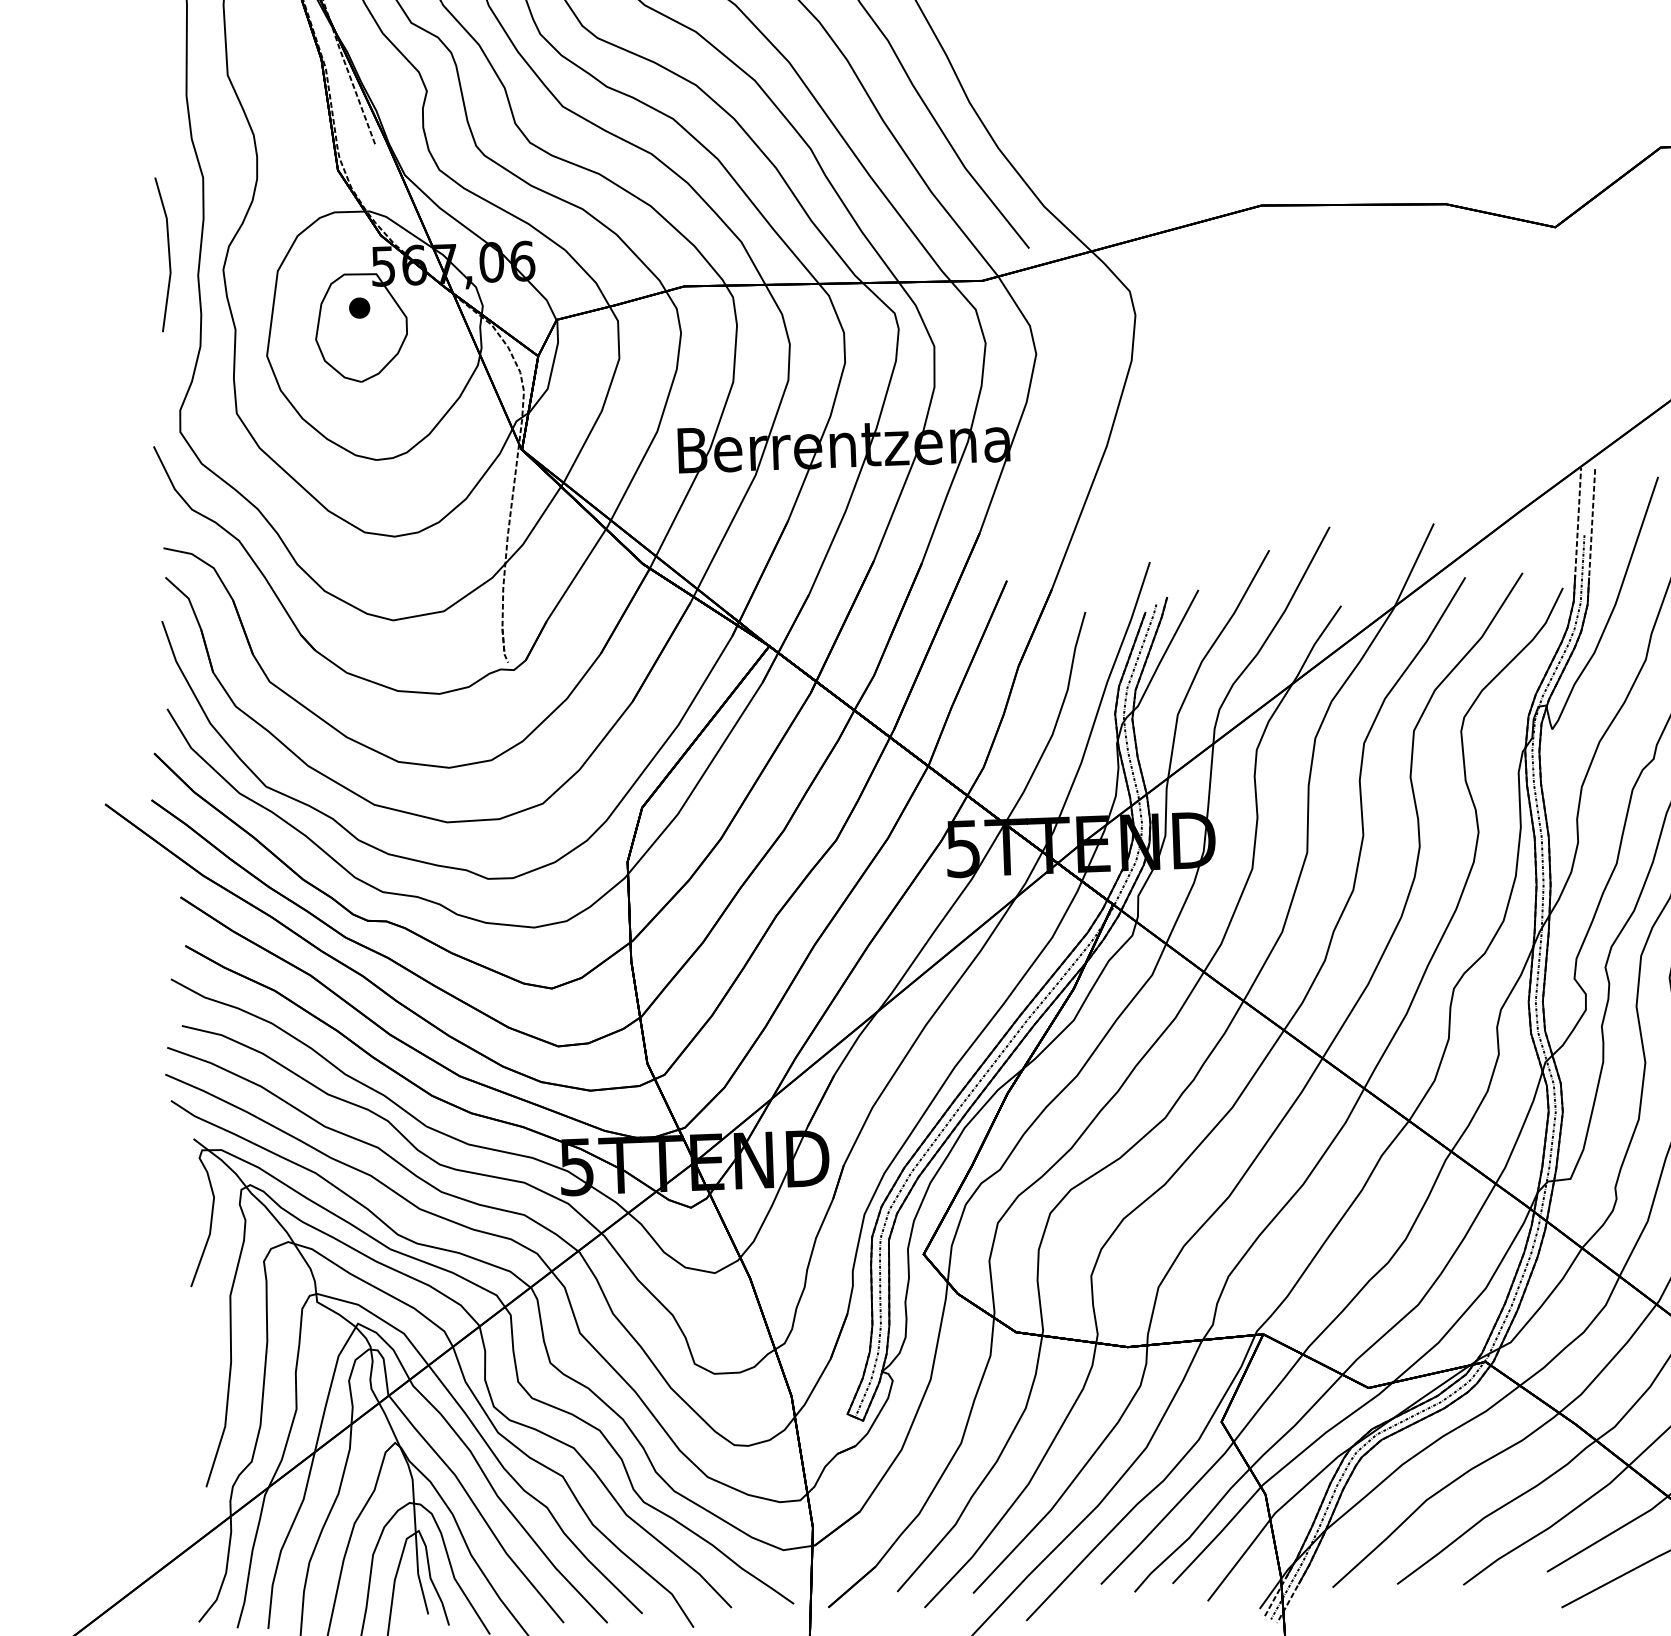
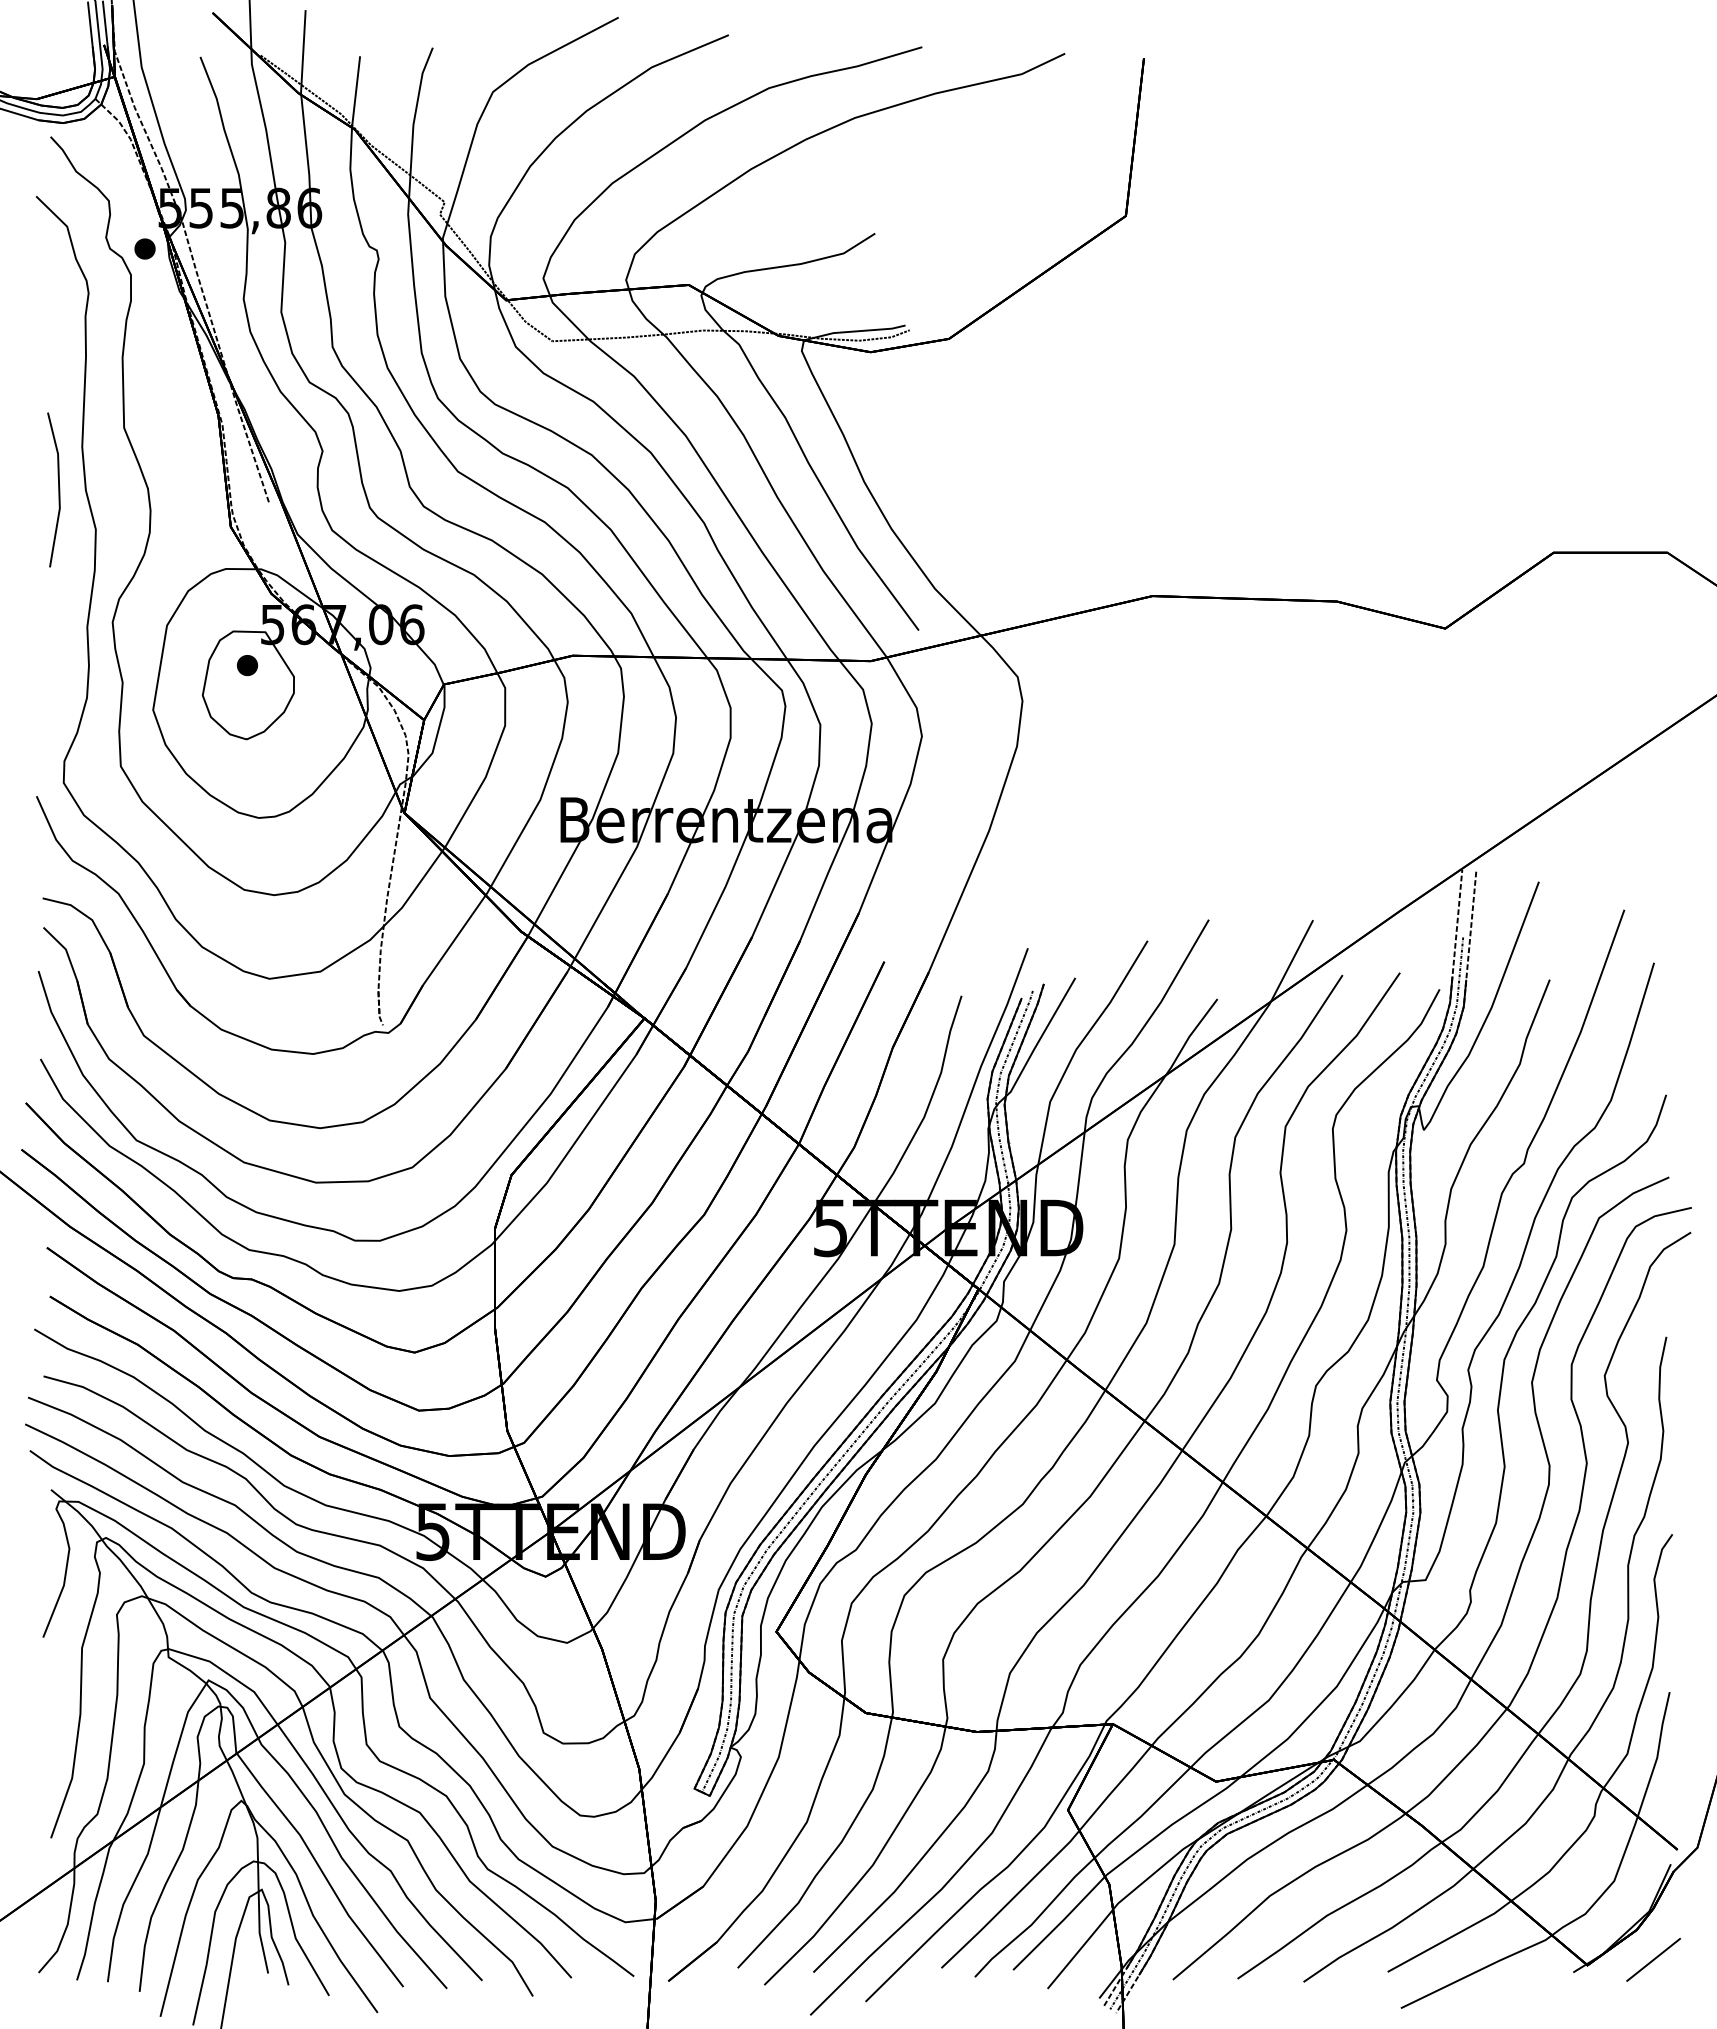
line: (168, 254) -> (58, 489), moved

